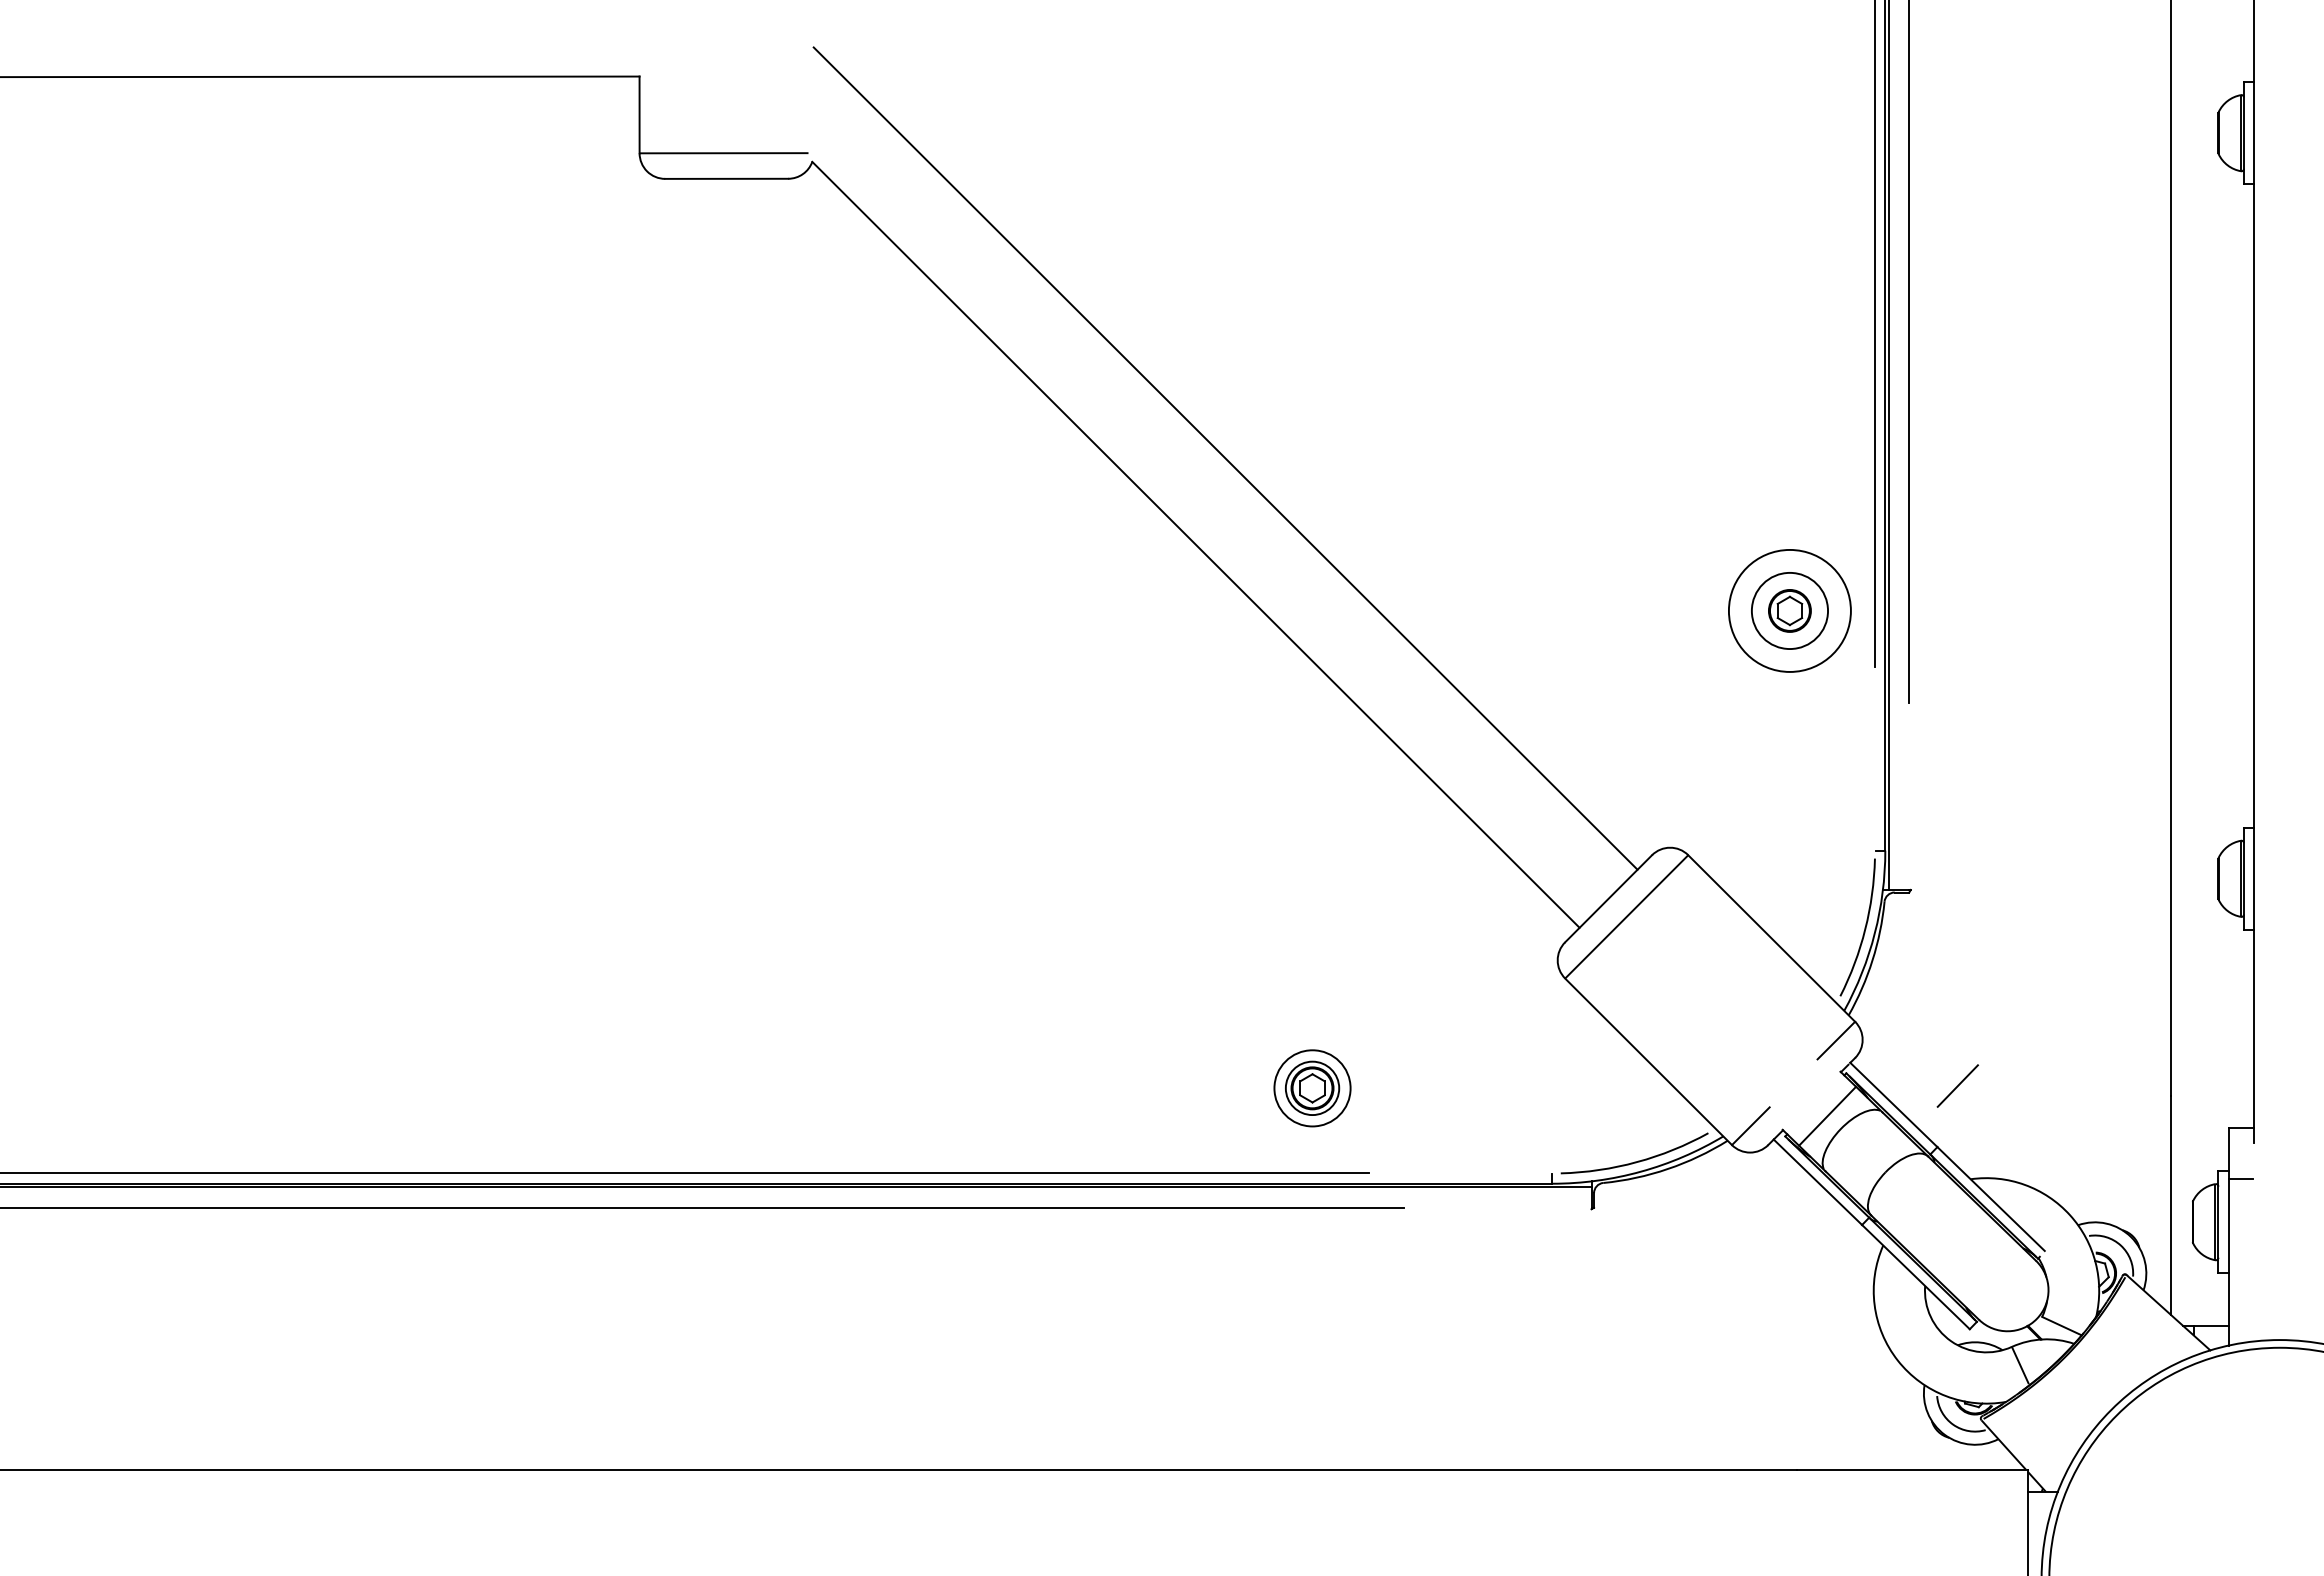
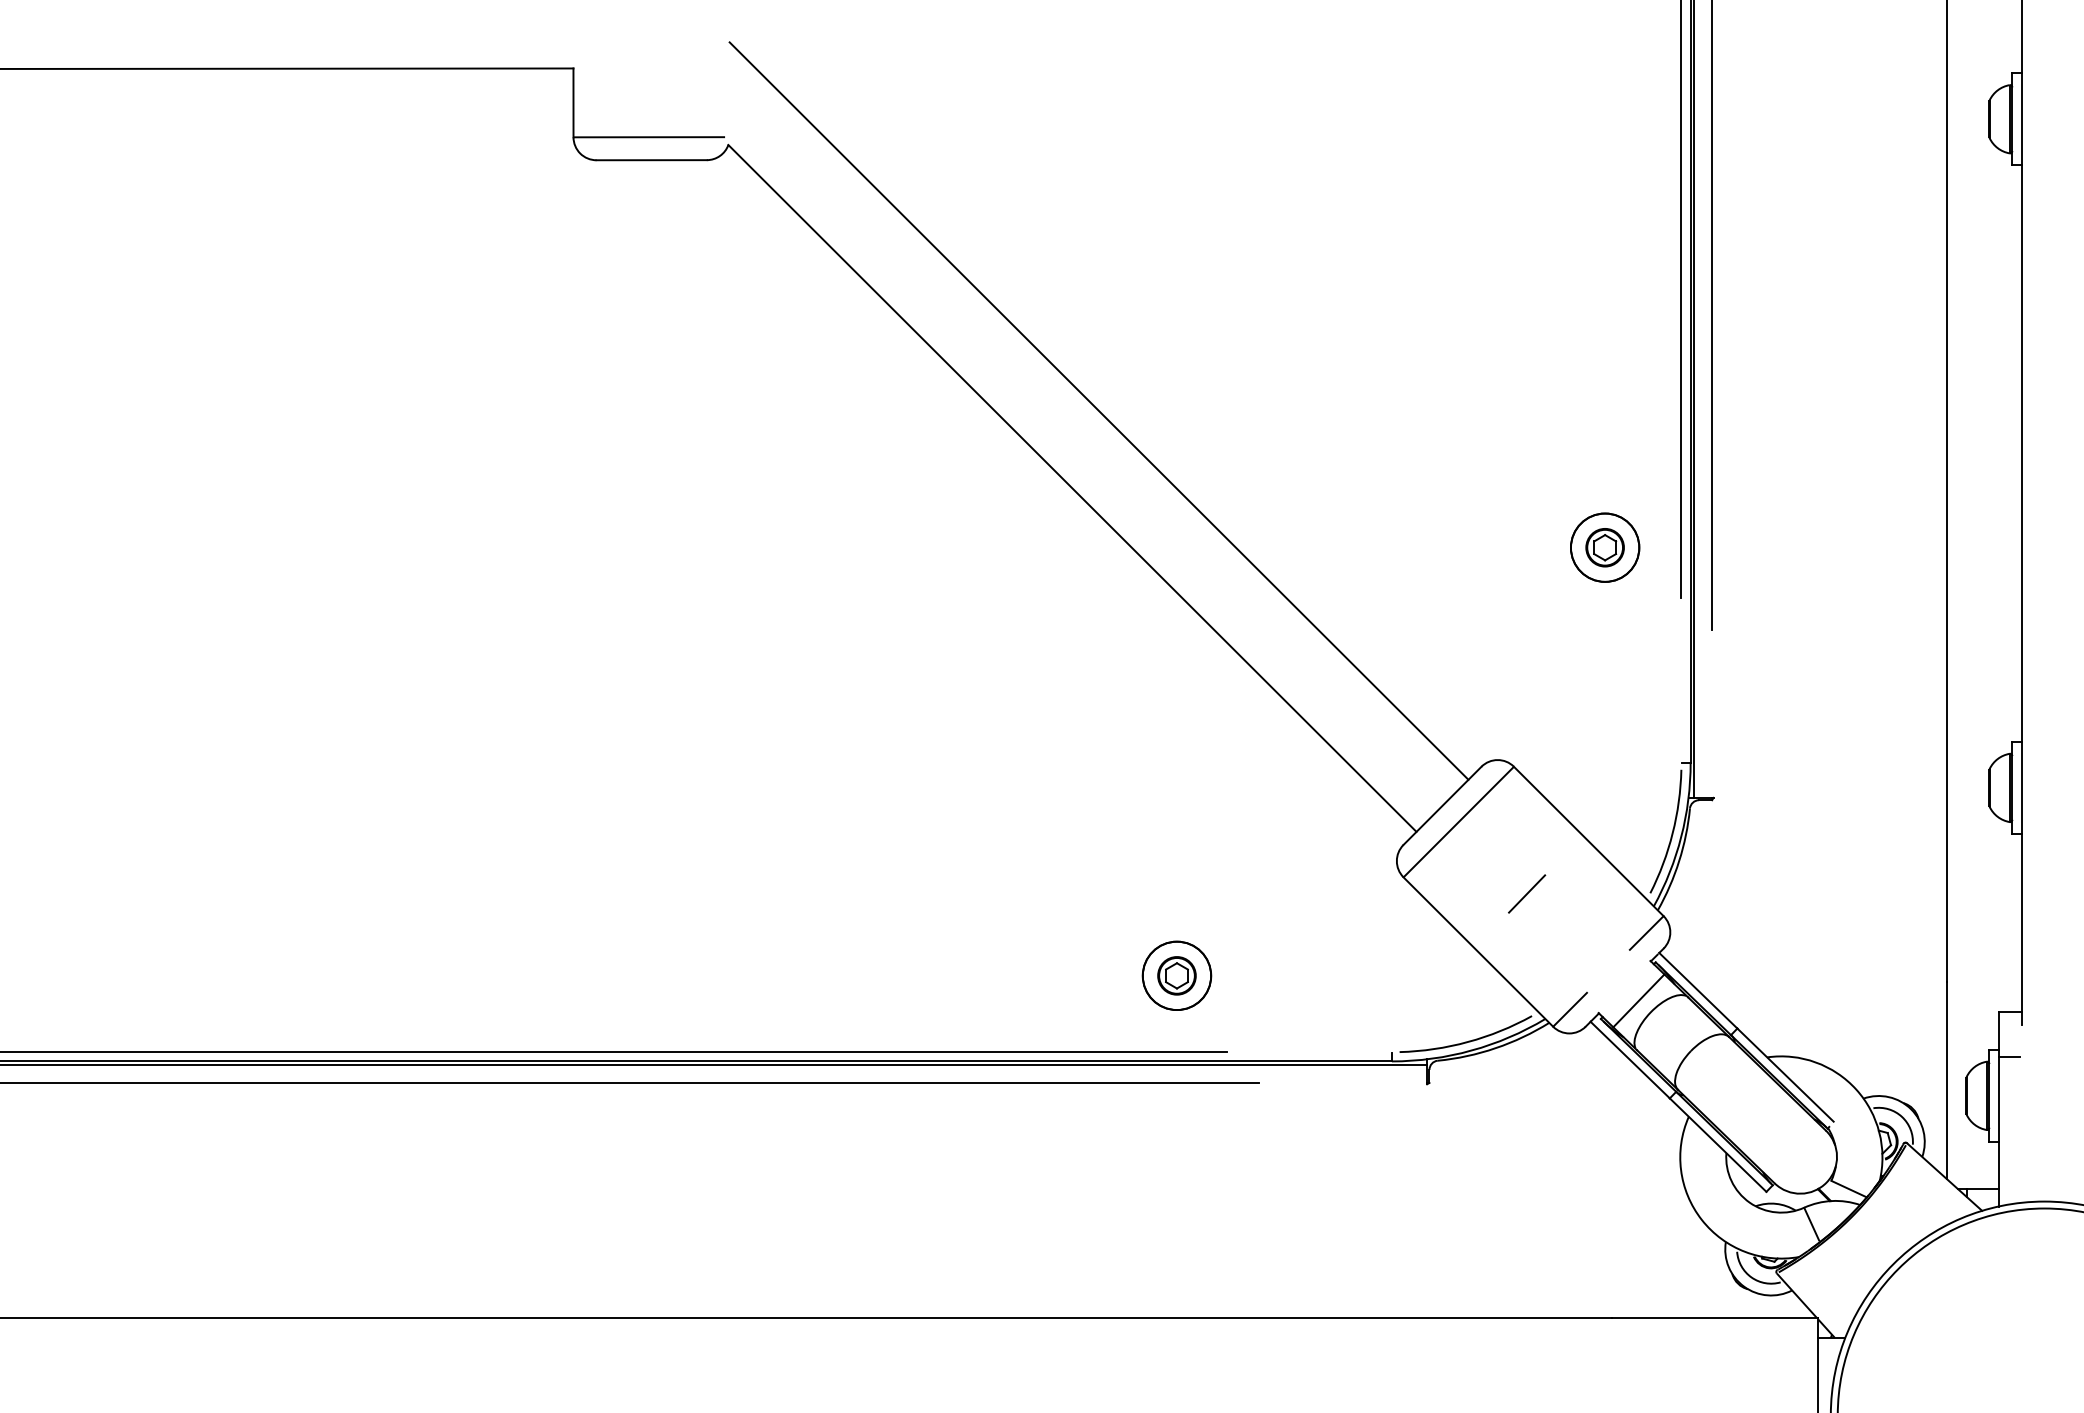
circle: (1789, 610) -> (1604, 547), size x0.62
line: (1957, 1085) -> (1526, 893), moved
circle: (1312, 1088) -> (1176, 975), size x1.43

